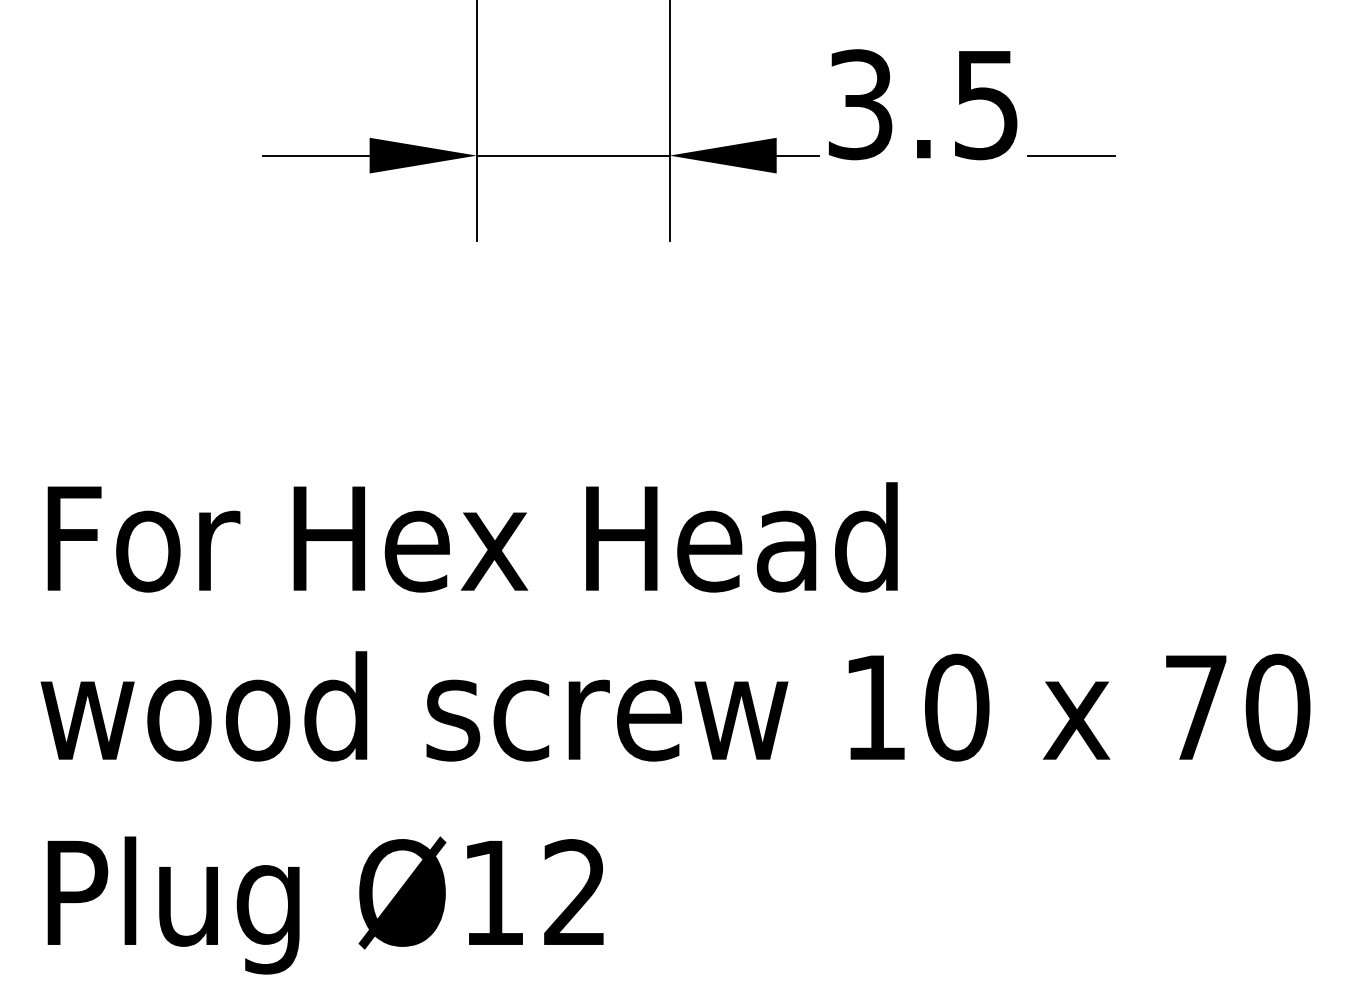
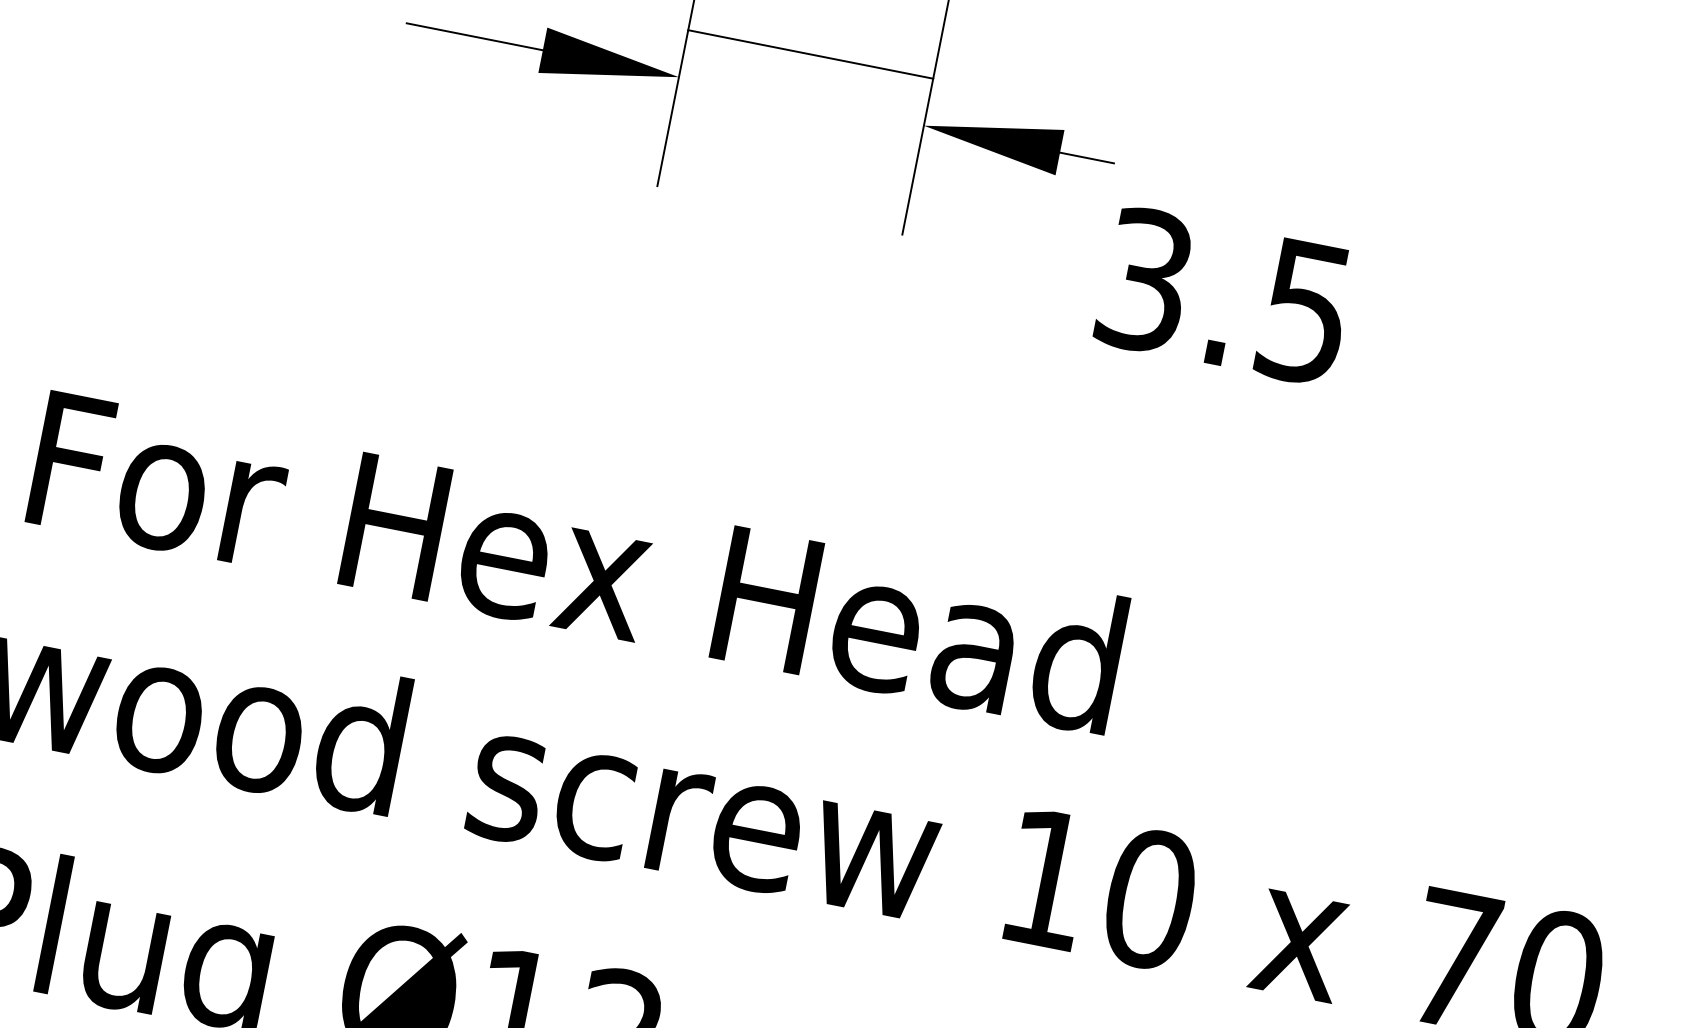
text: (922, 104) -> (1224, 295), moved
line: (572, 155) -> (809, 54), moved
line: (1071, 155) -> (1434, 226), removed

